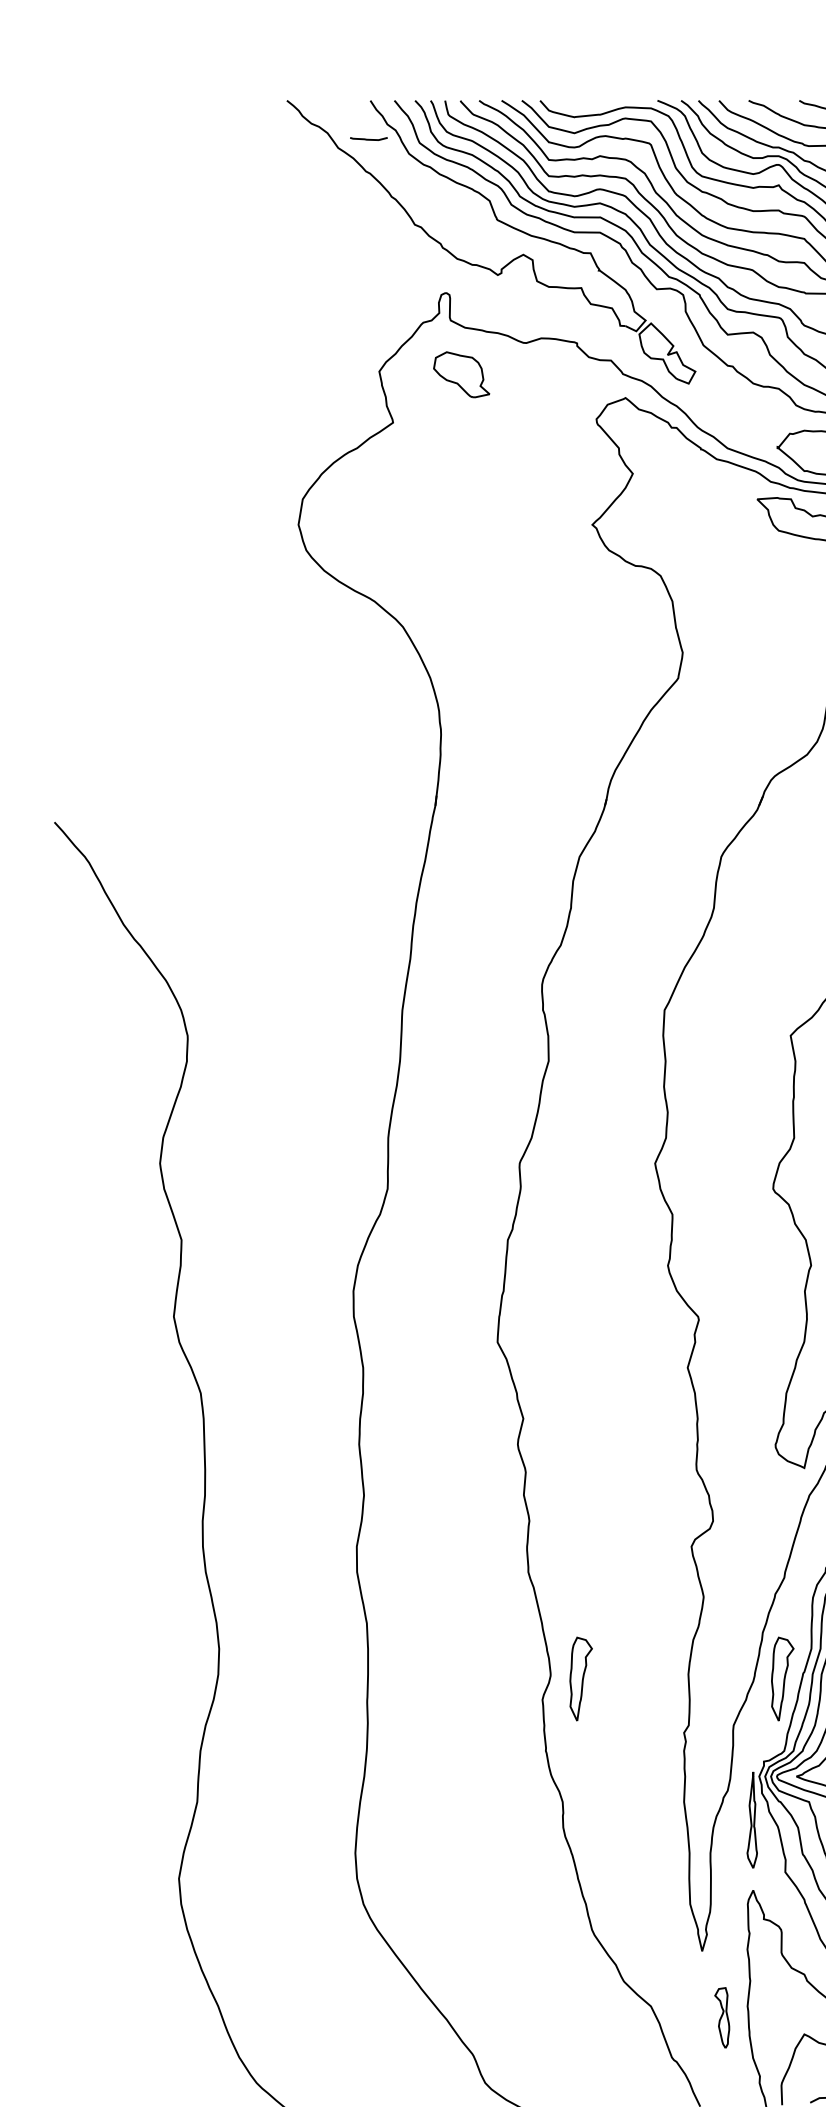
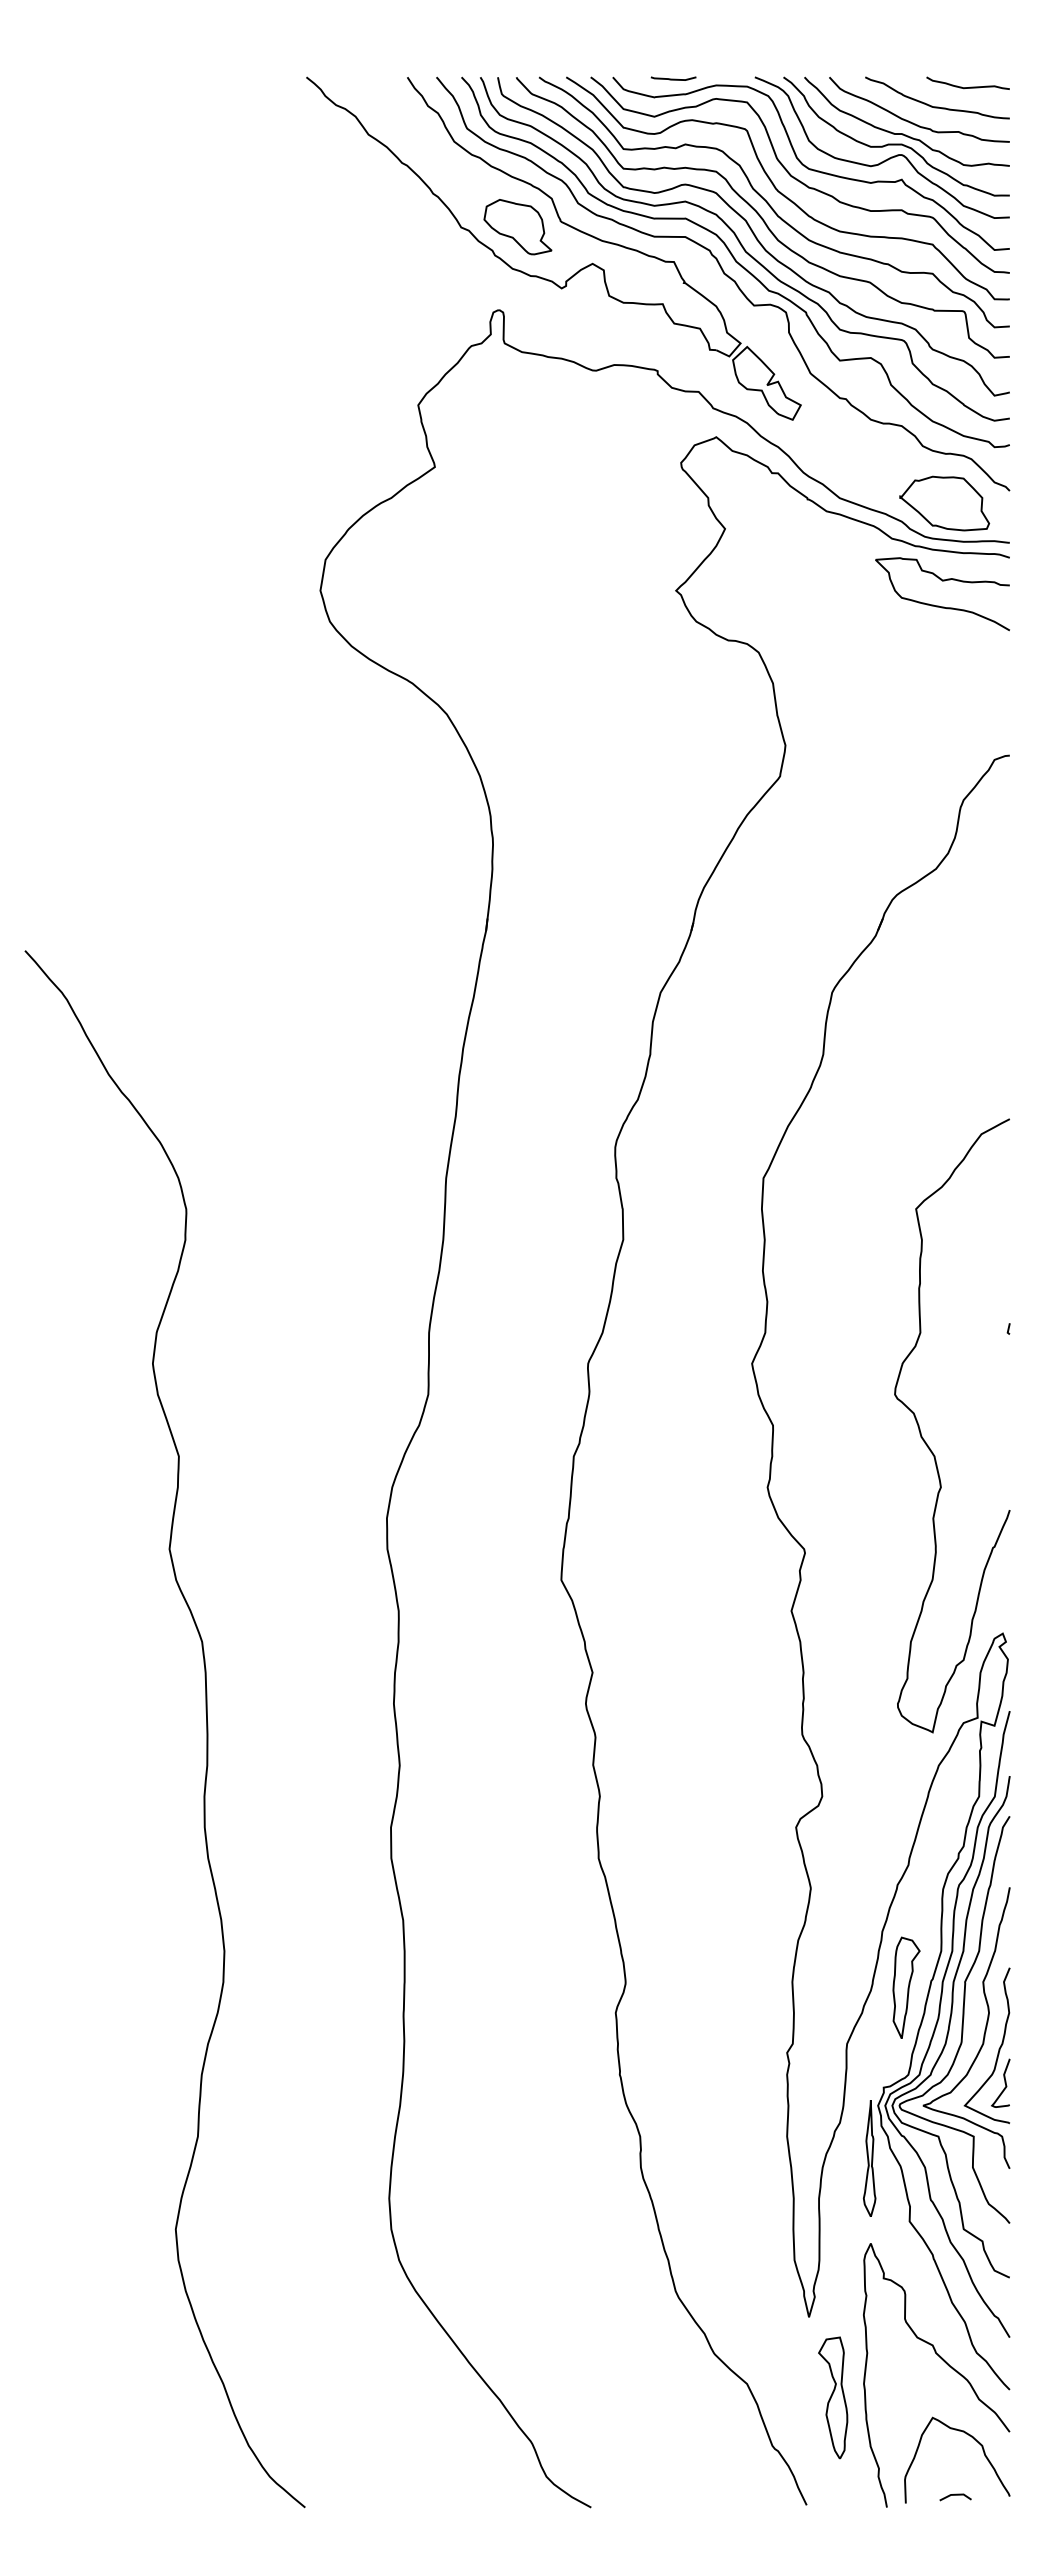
curve: (368, 138) -> (673, 78), moved
part: (461, 375) -> (517, 227), moved
part: (581, 1678) -> (662, 1987), removed
part: (722, 2017) -> (833, 2397), size x1.67

